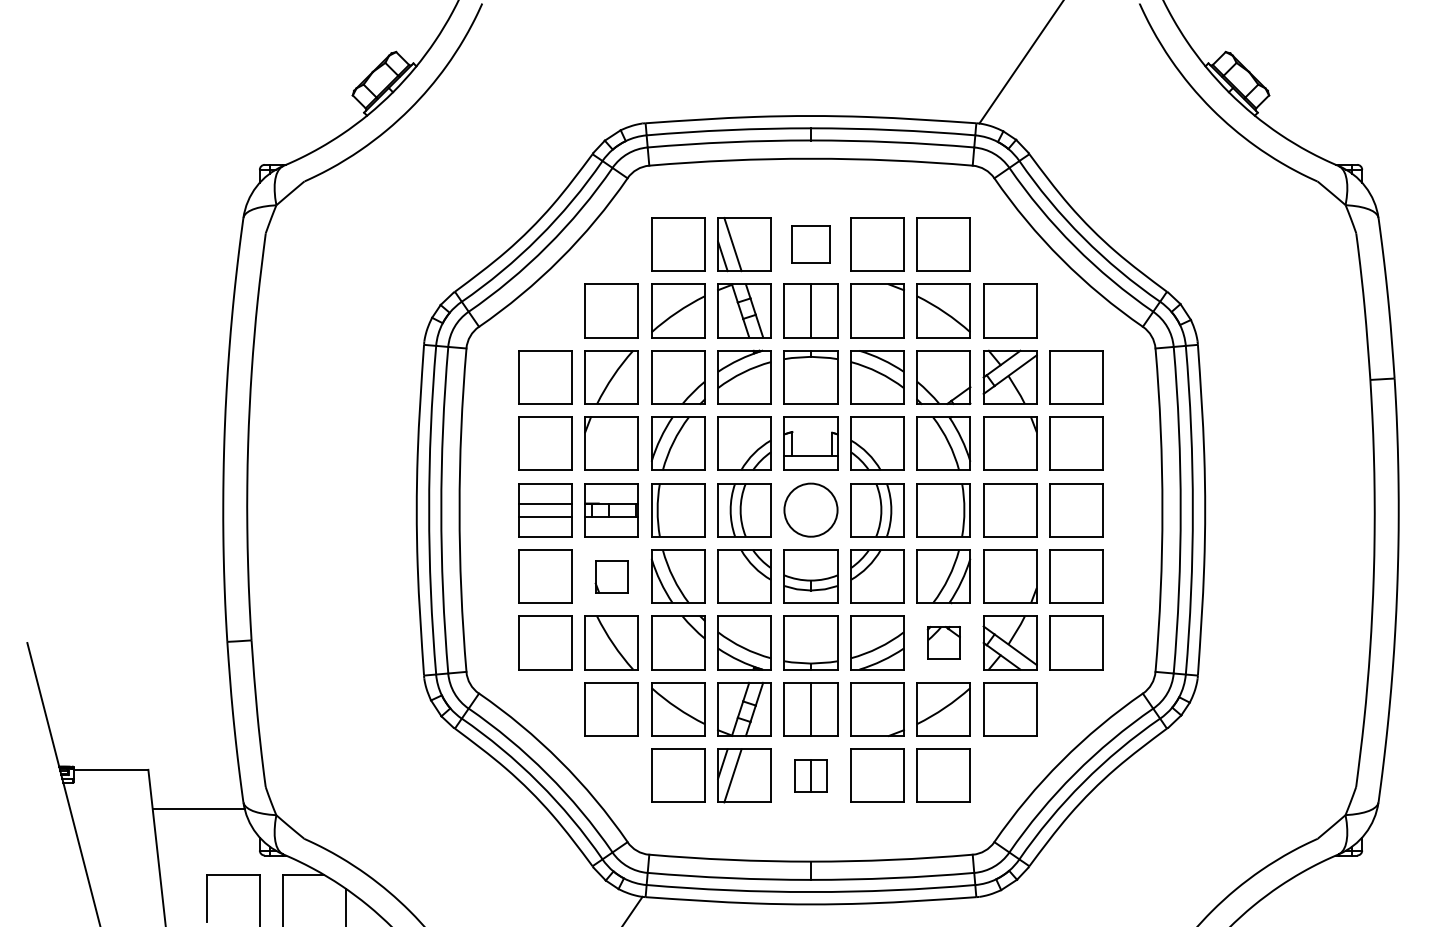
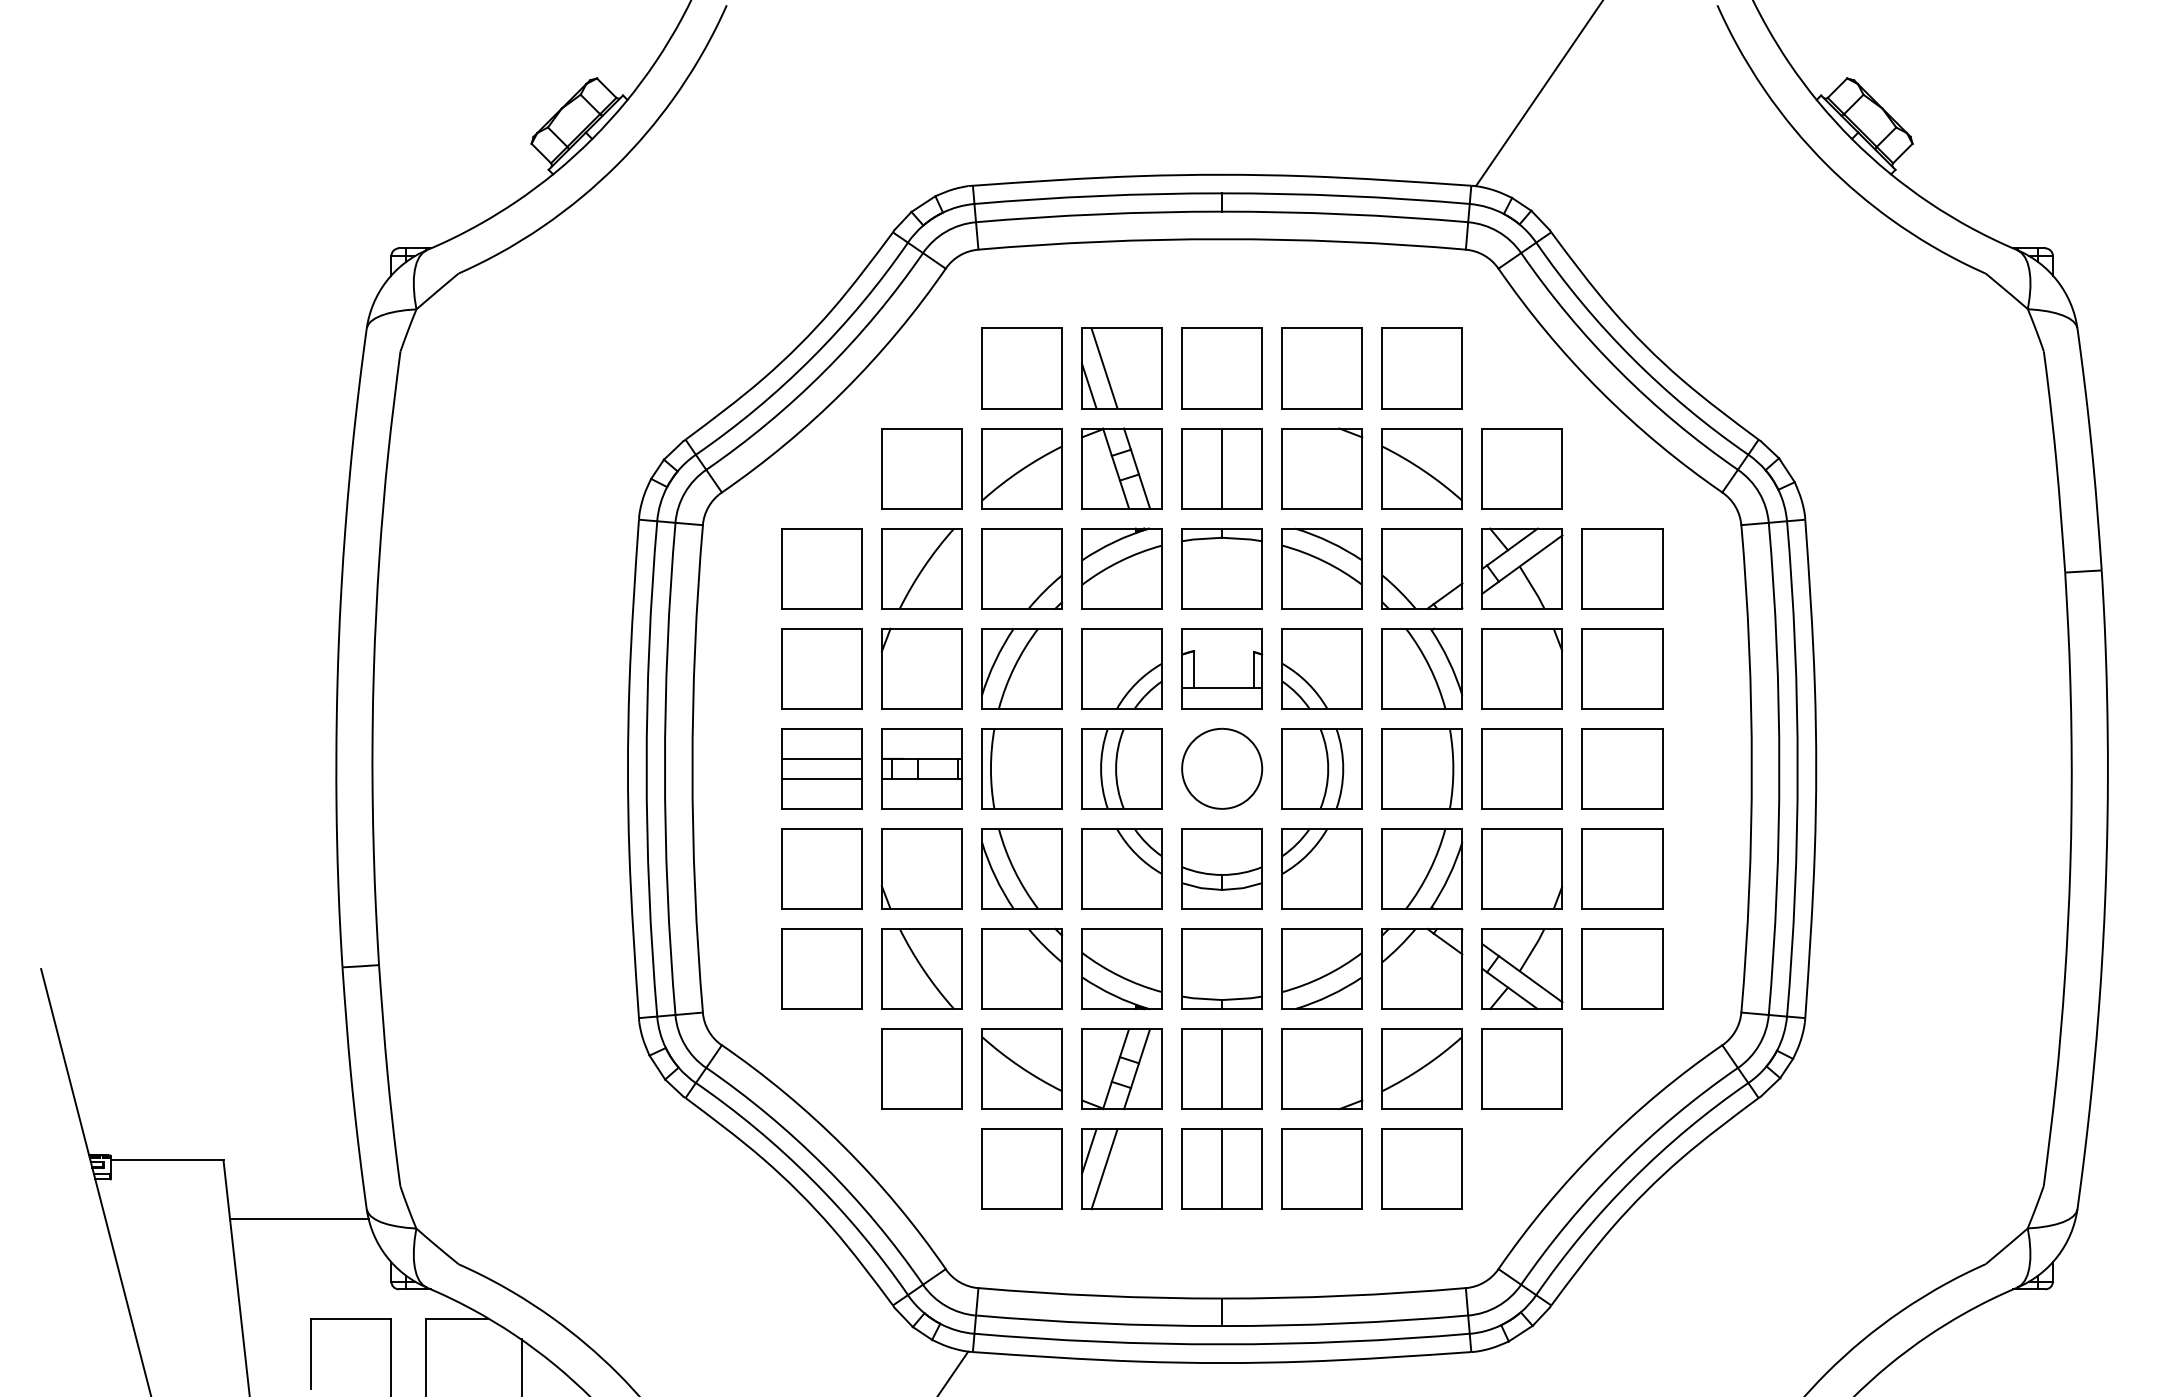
part: (810, 244) -> (1221, 368), size x1.43
part: (611, 576) -> (921, 868), size x1.67
part: (943, 642) -> (1421, 968), size x1.67
part: (810, 775) -> (1221, 1168), size x1.67

